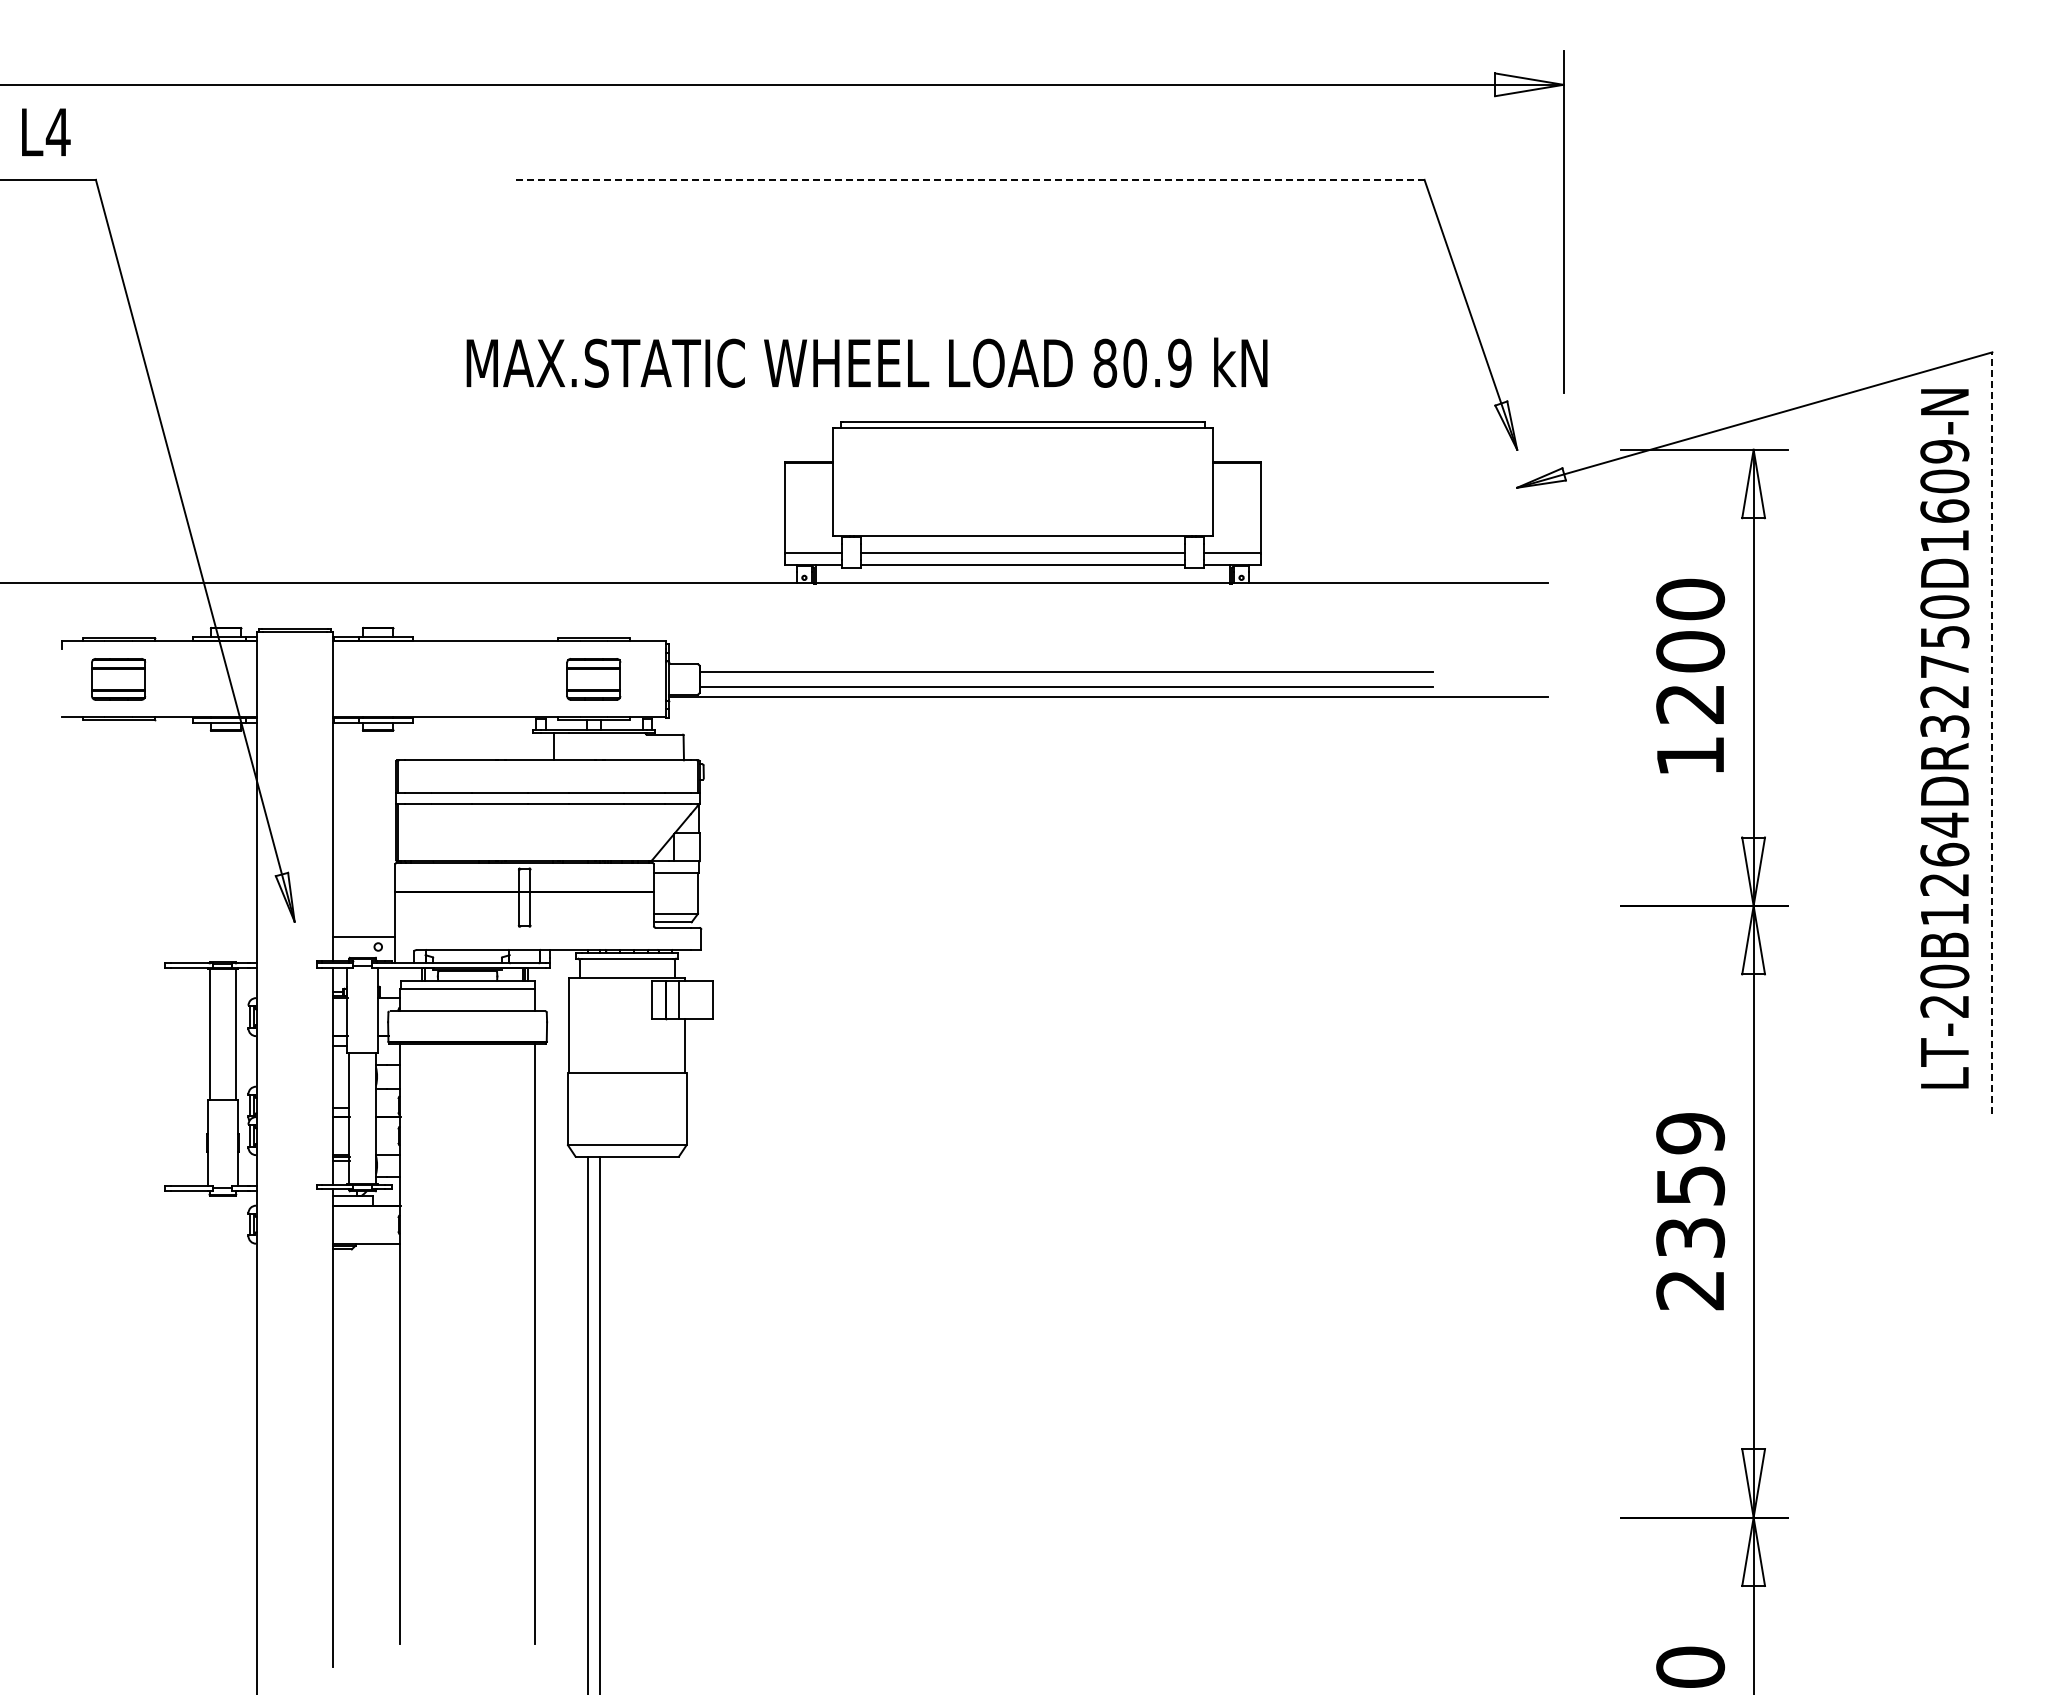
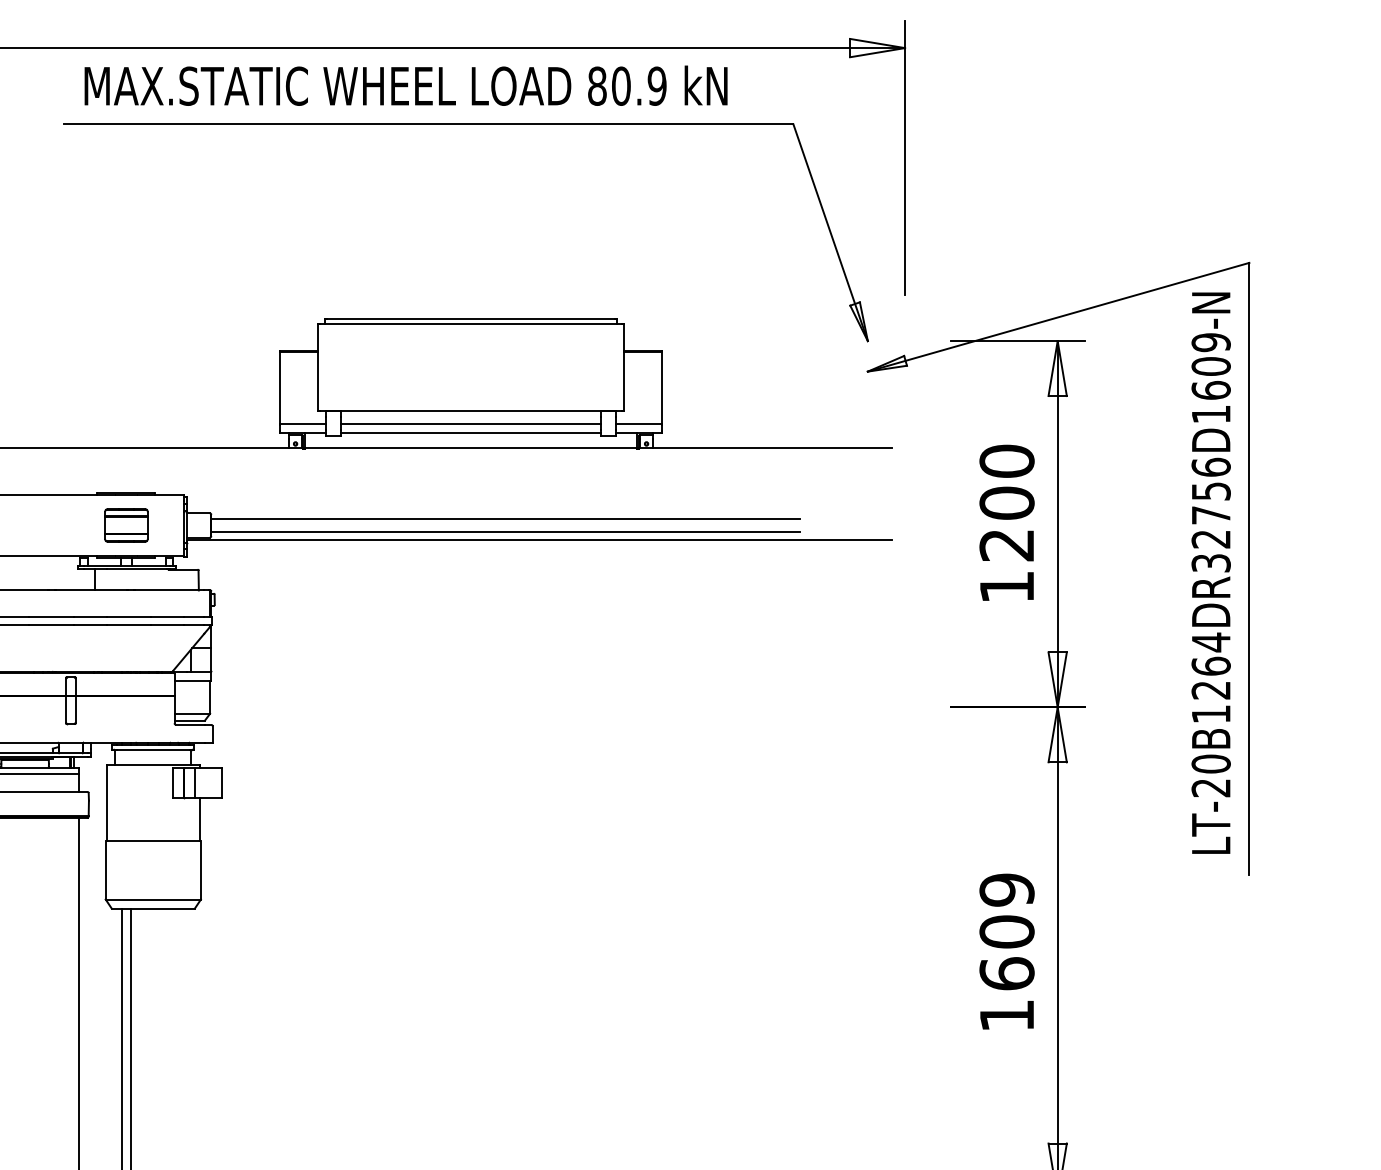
line: (970, 179) -> (428, 124), dashed -> solid
text: (866, 362) -> (405, 85), moved
text: (1944, 606) -> (1210, 466), LT-20B1264DR32750D1609-N -> LT-20B1264DR32756D1609-N
line: (1992, 732) -> (1249, 568), dashed -> solid
text: (1690, 1237) -> (1006, 973), 2359 -> 1609

